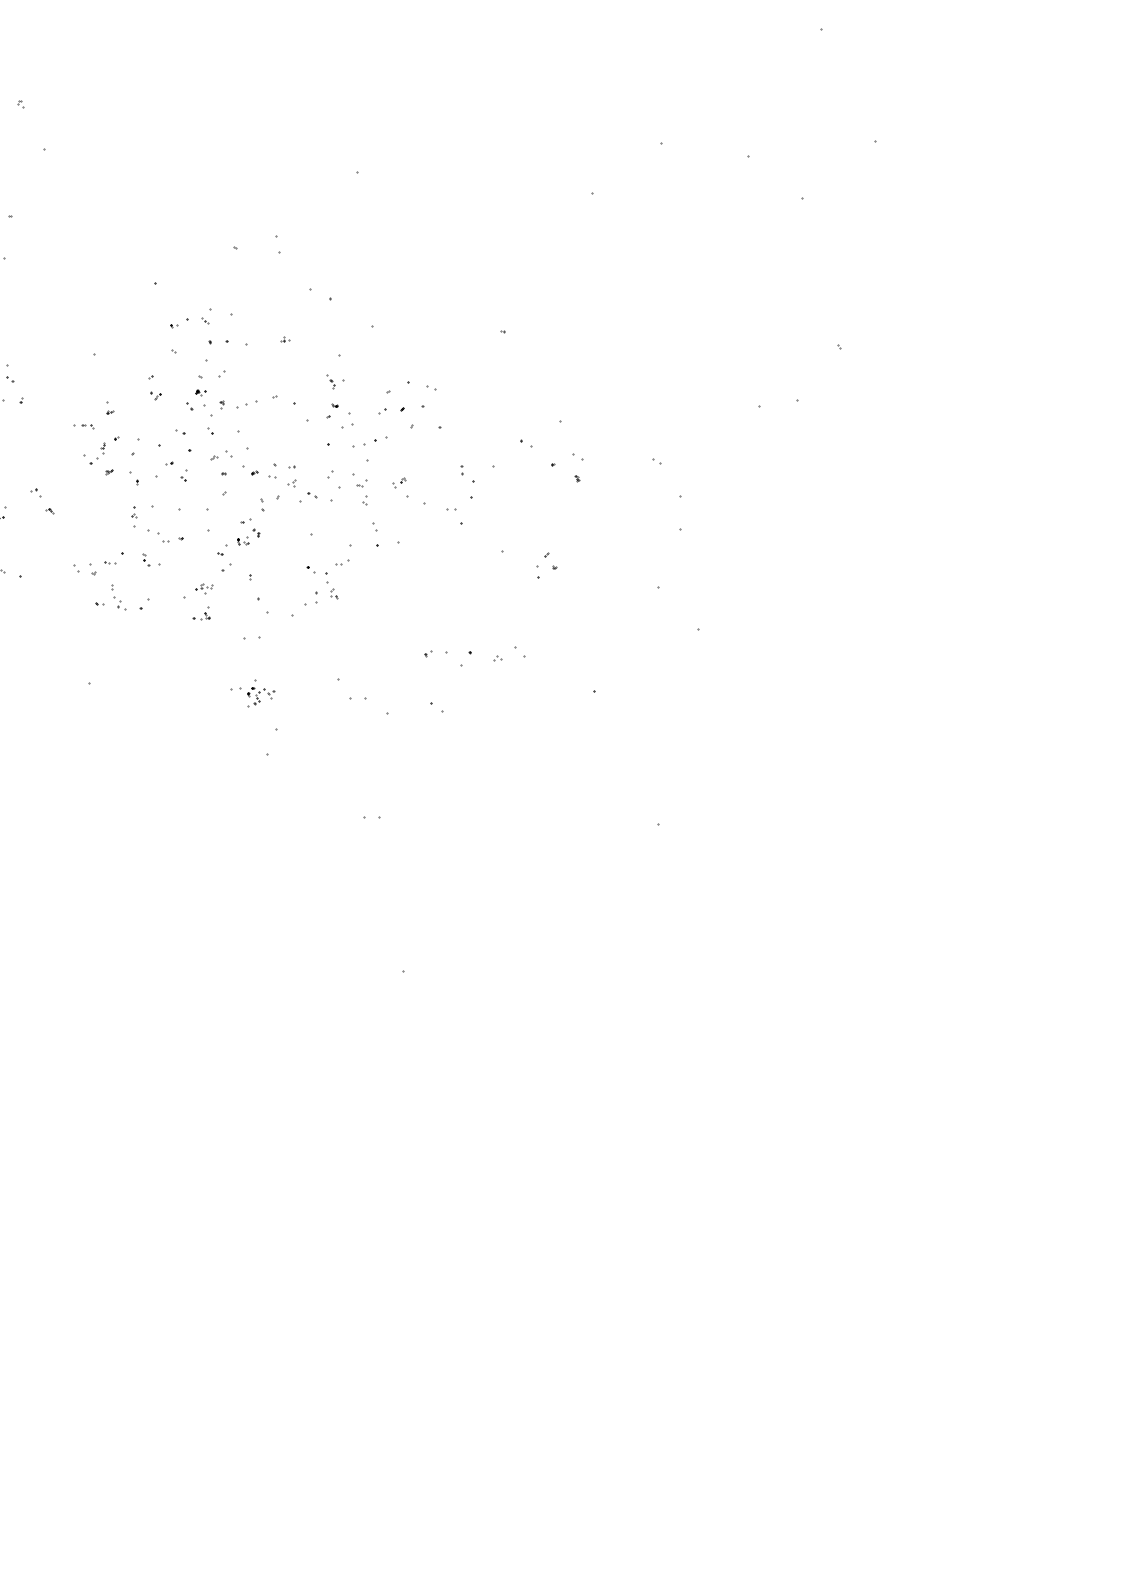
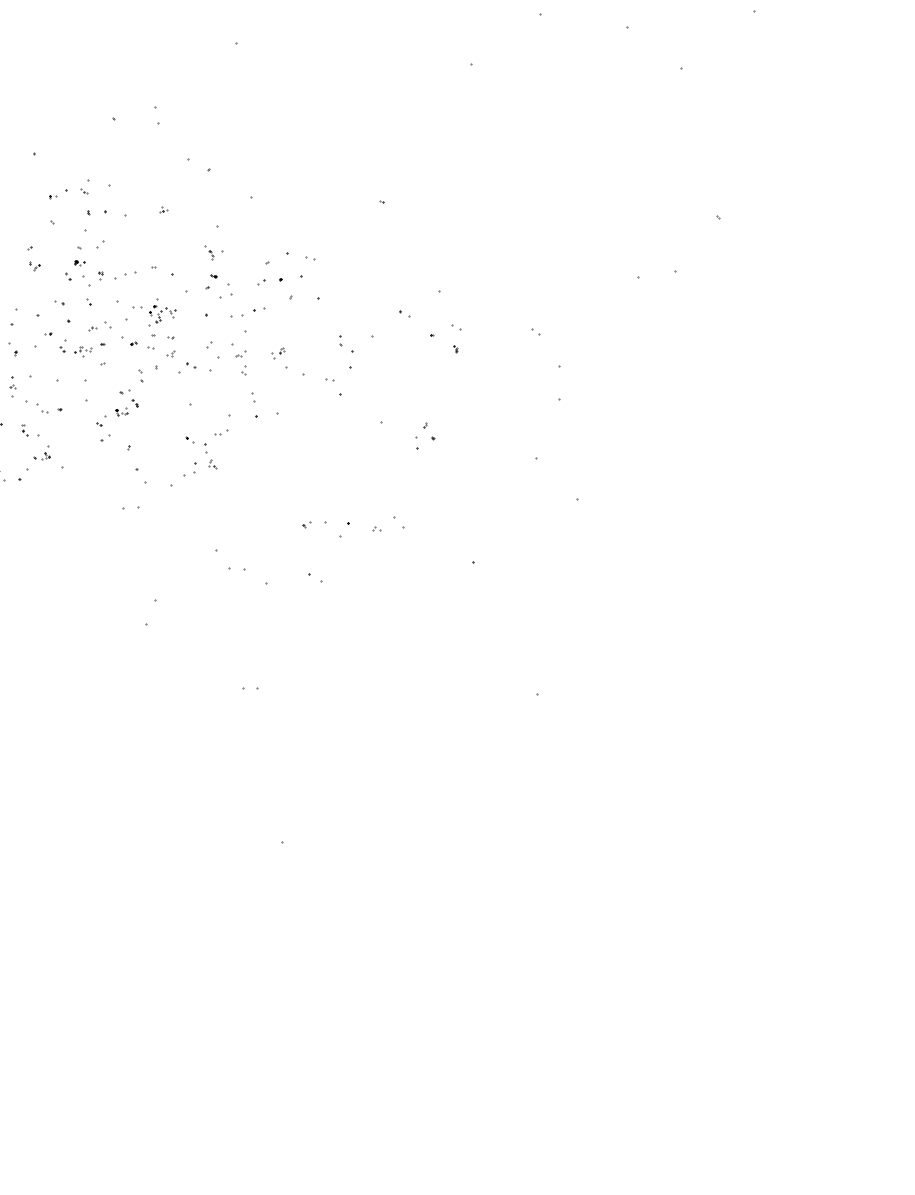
part: (204, 588) -> (83, 351), moved
part: (201, 613) -> (42, 453), moved
part: (252, 693) -> (154, 312), moved

